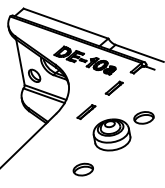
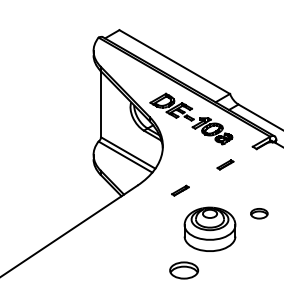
part: (34, 75) -> (117, 126), removed
part: (114, 88) -> (225, 164), size x0.6
part: (86, 111) -> (180, 190), size x0.6
part: (144, 117) -> (259, 213), size x0.6
part: (83, 169) -> (184, 270), moved

